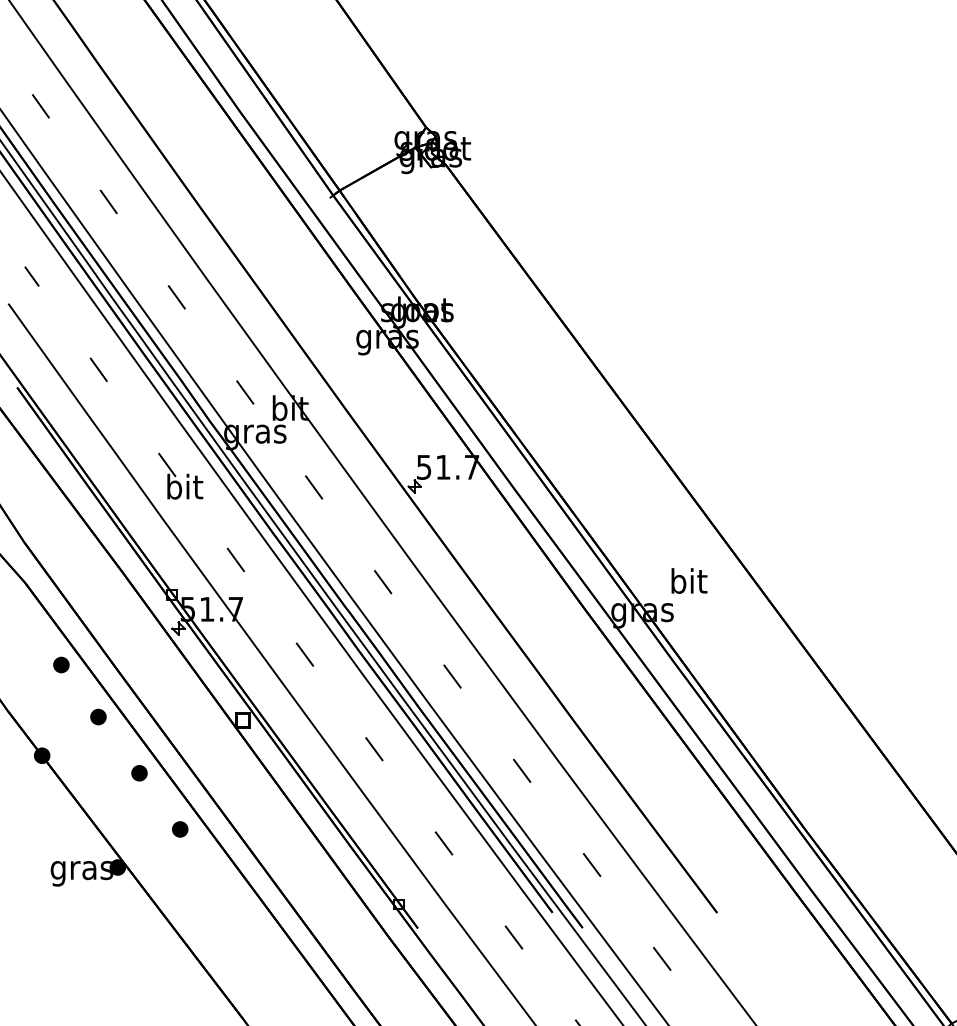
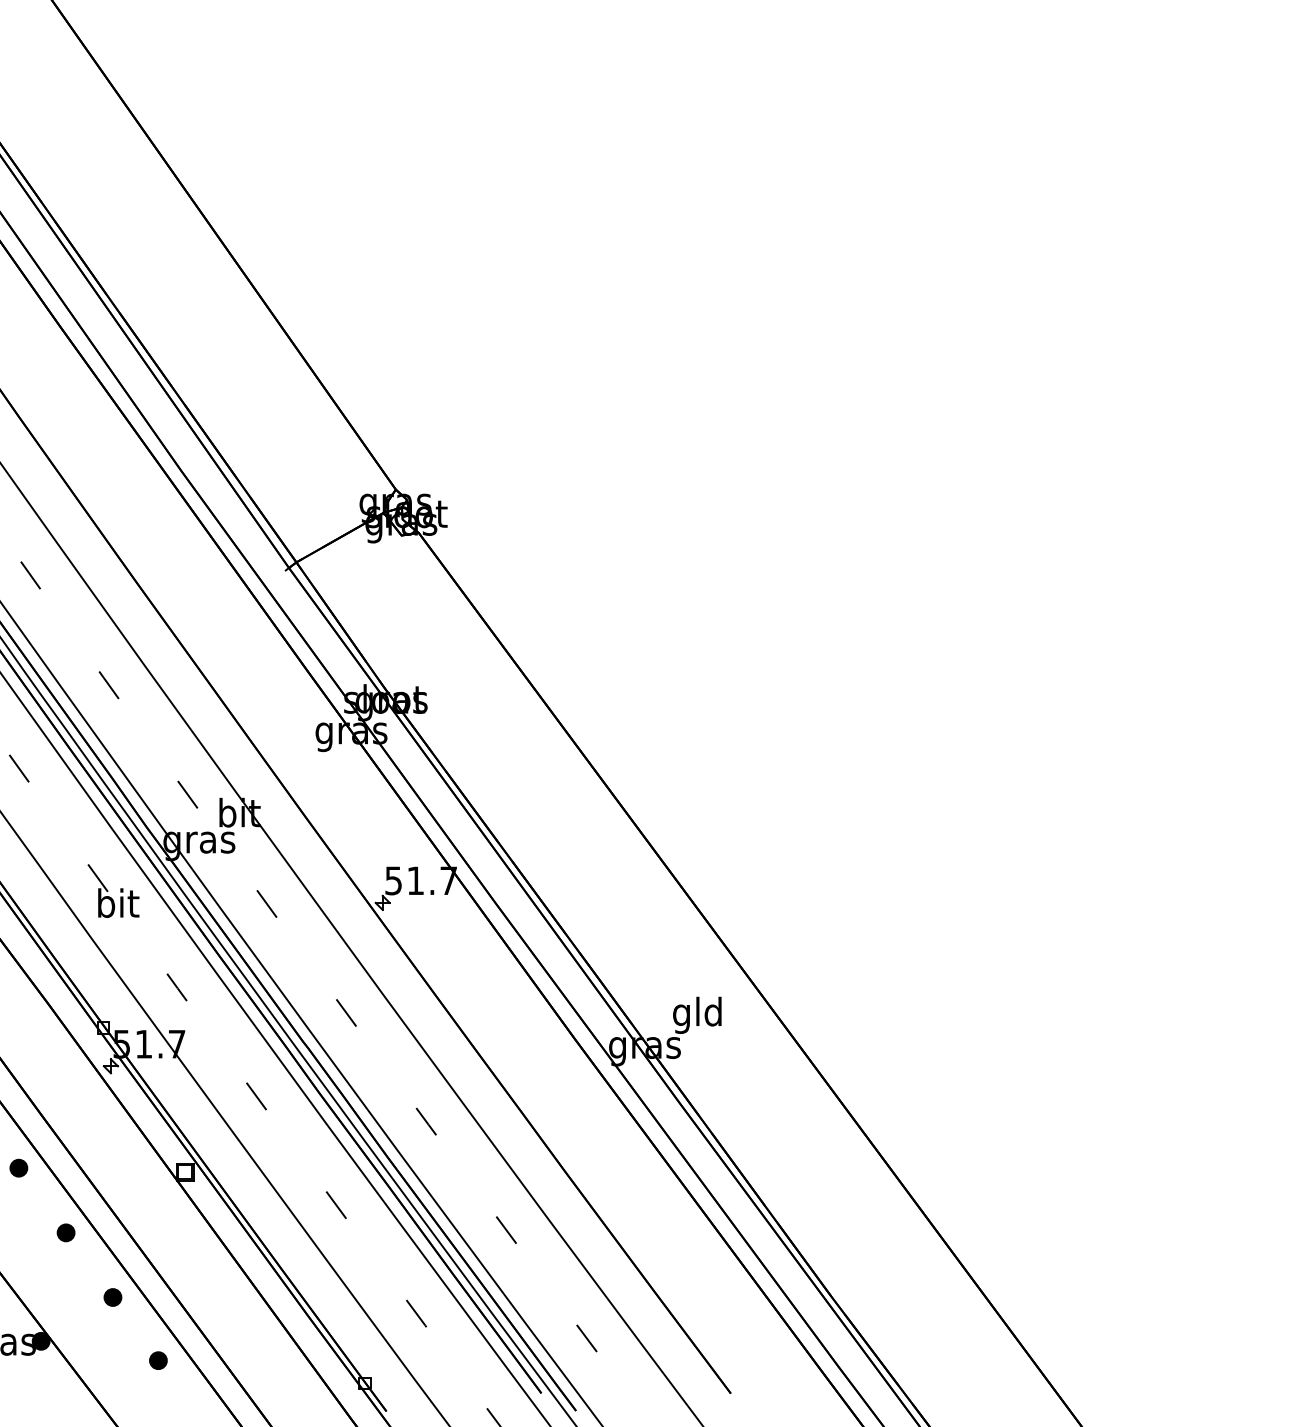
text: (688, 583) -> (697, 1014), bit -> gld
part: (219, 884) -> (158, 1360), added

